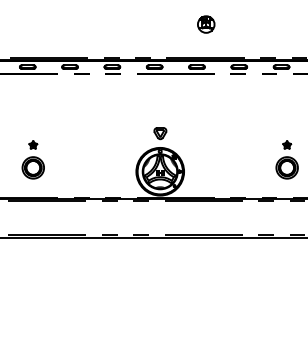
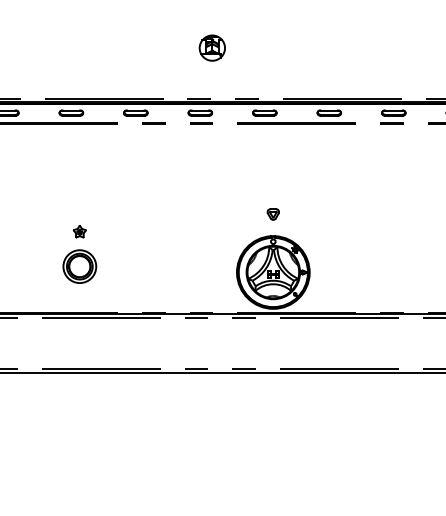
part: (206, 24) -> (212, 48), moved
part: (159, 133) -> (272, 214), size x0.62

